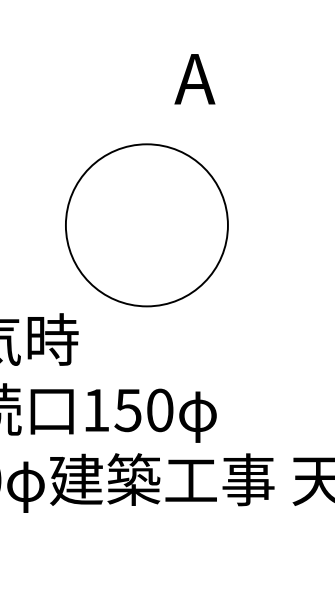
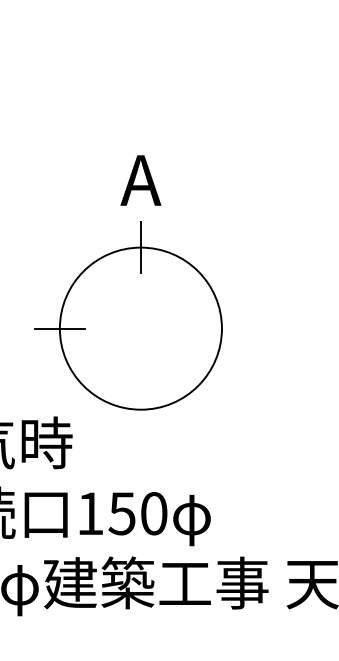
text: (194, 79) -> (140, 180), moved
line: (146, 144) -> (140, 247), added
line: (65, 225) -> (59, 328), added

